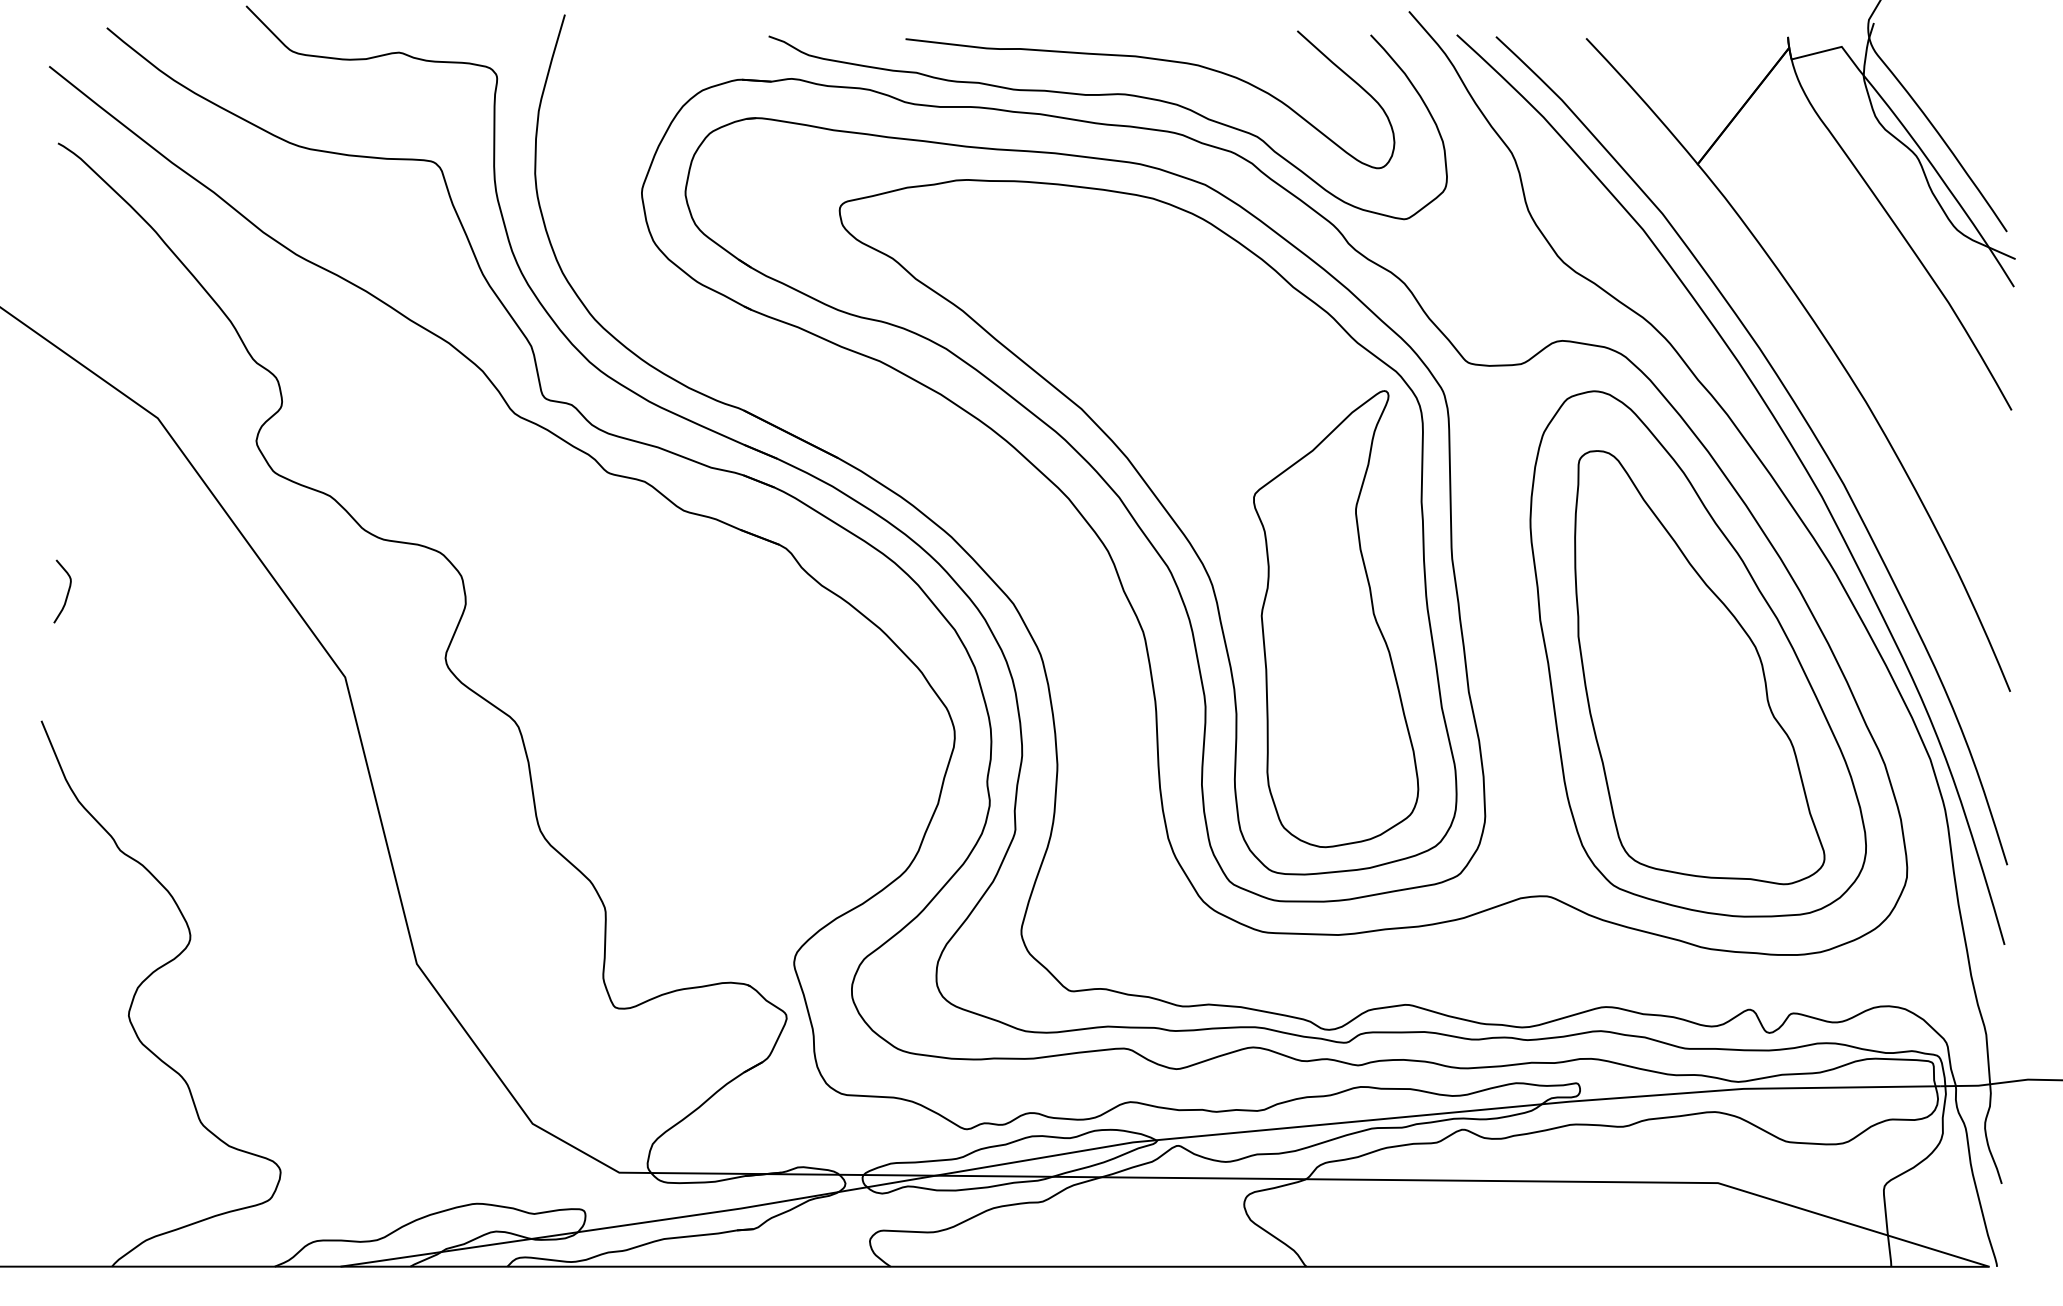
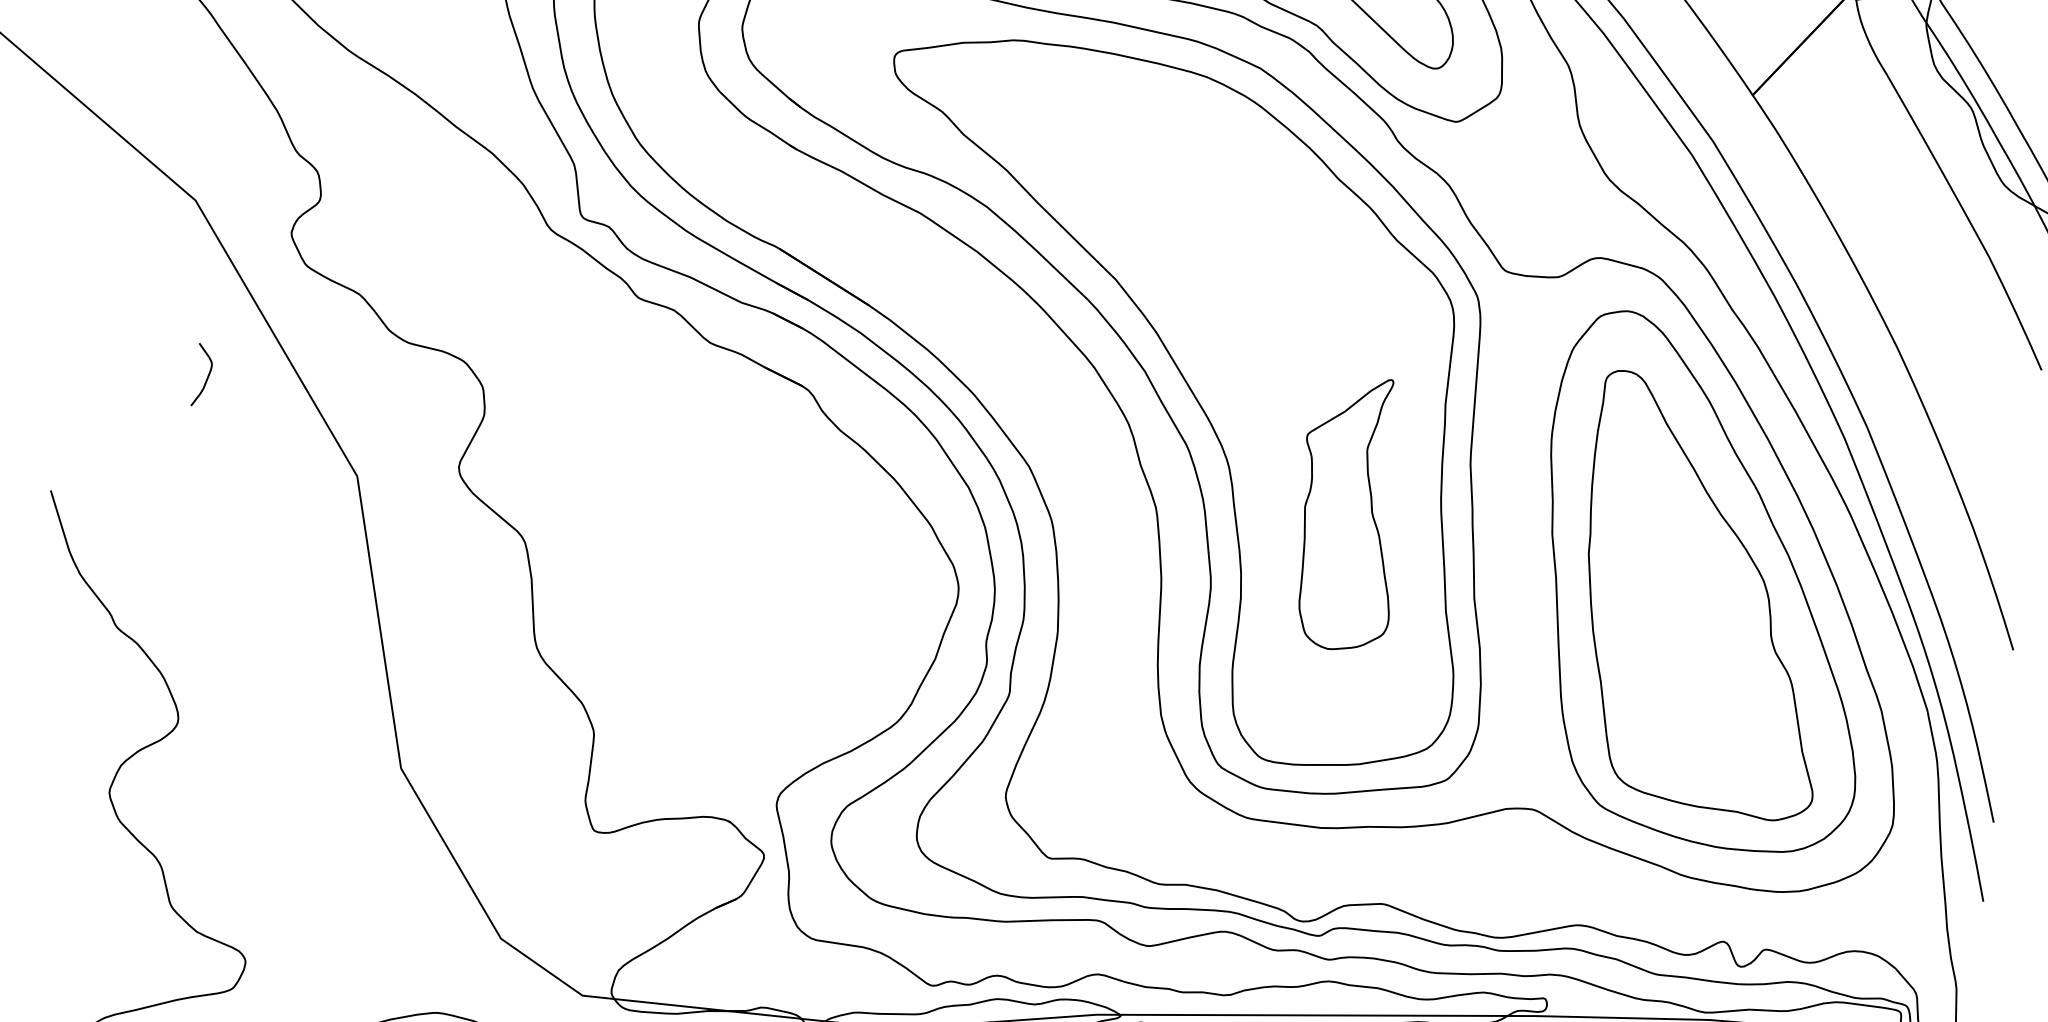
curve: (67, 591) -> (207, 375), moved
part: (1336, 619) -> (1349, 513), size x0.6

